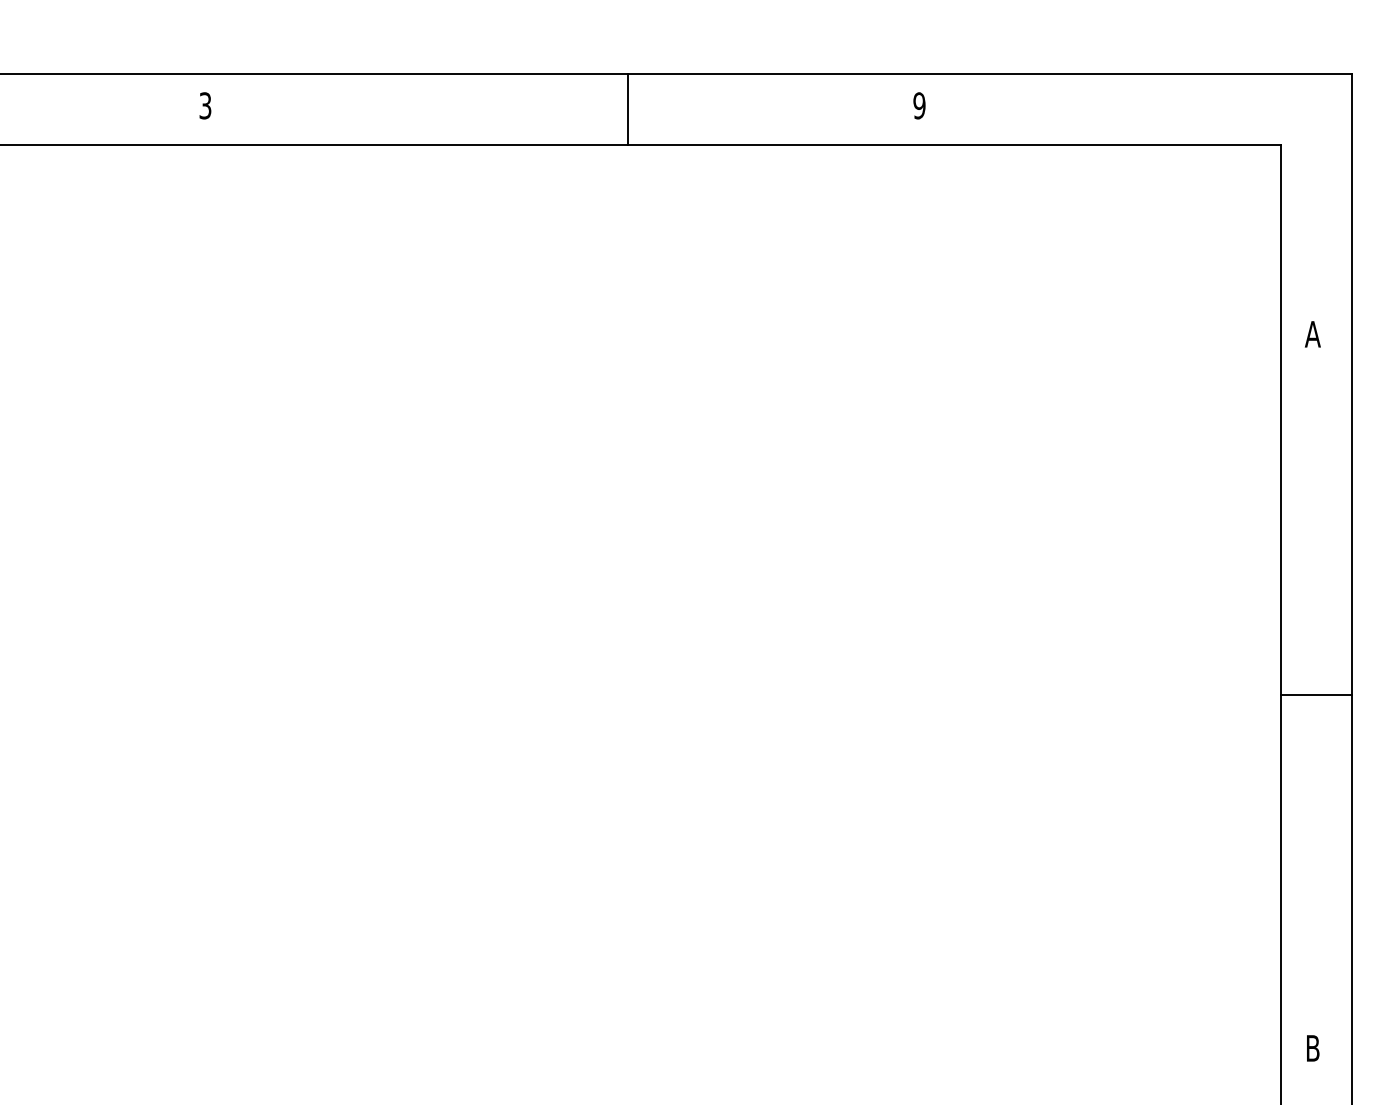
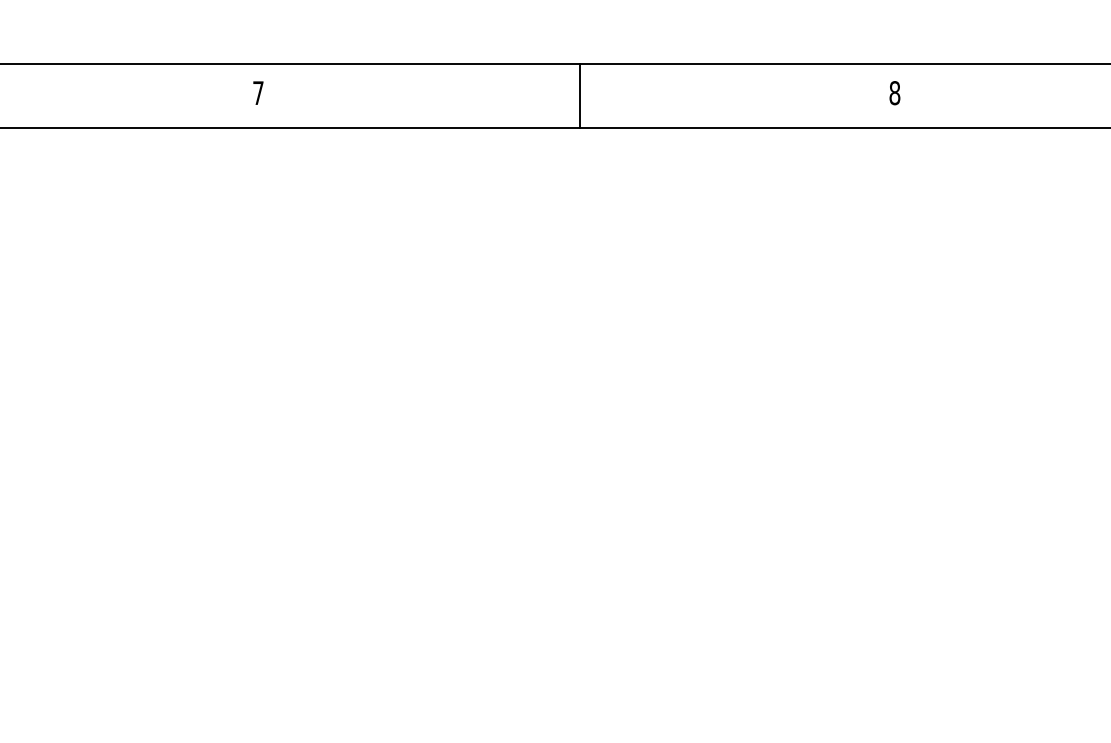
text: (205, 105) -> (258, 92), 3 -> 7
text: (919, 105) -> (894, 92), 9 -> 8
line: (627, 109) -> (580, 96), moved

